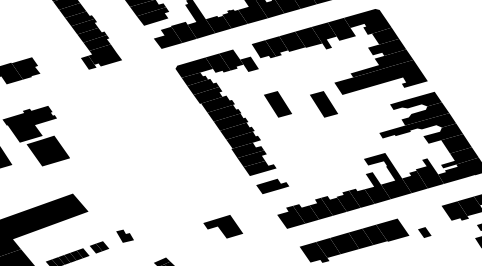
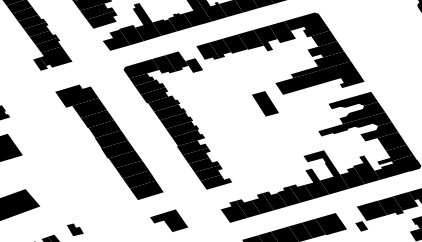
part: (277, 104) -> (220, 103), removed
part: (160, 144) -> (109, 142), added
fill: (264, 176) -> (208, 172), added
fill: (435, 215) -> (371, 210), added

